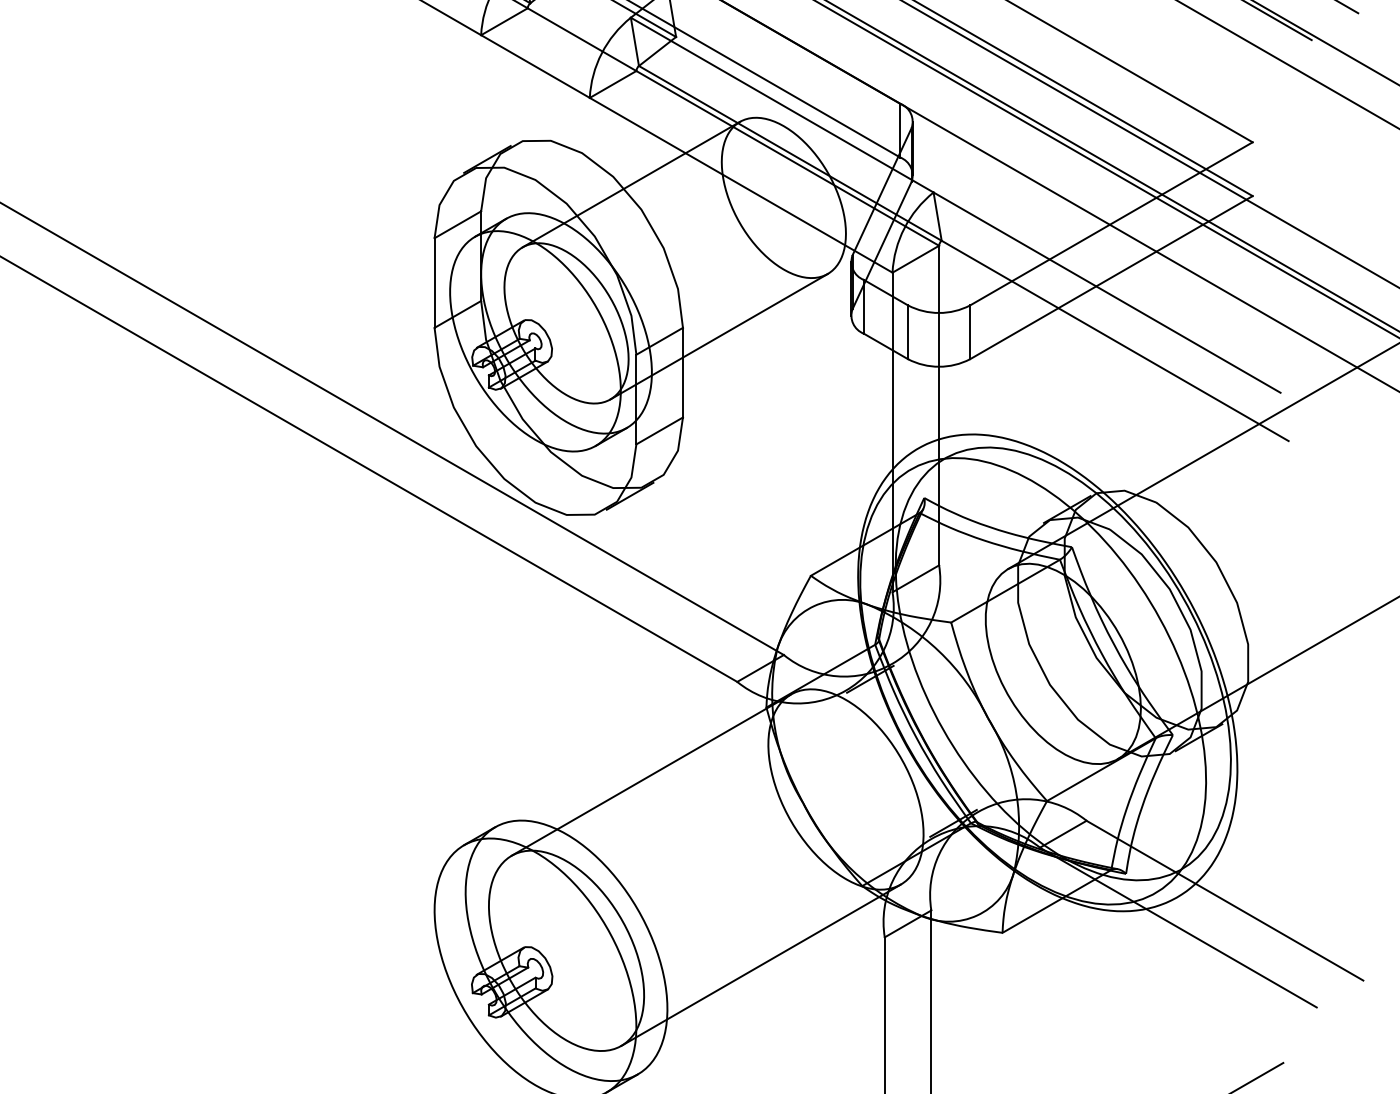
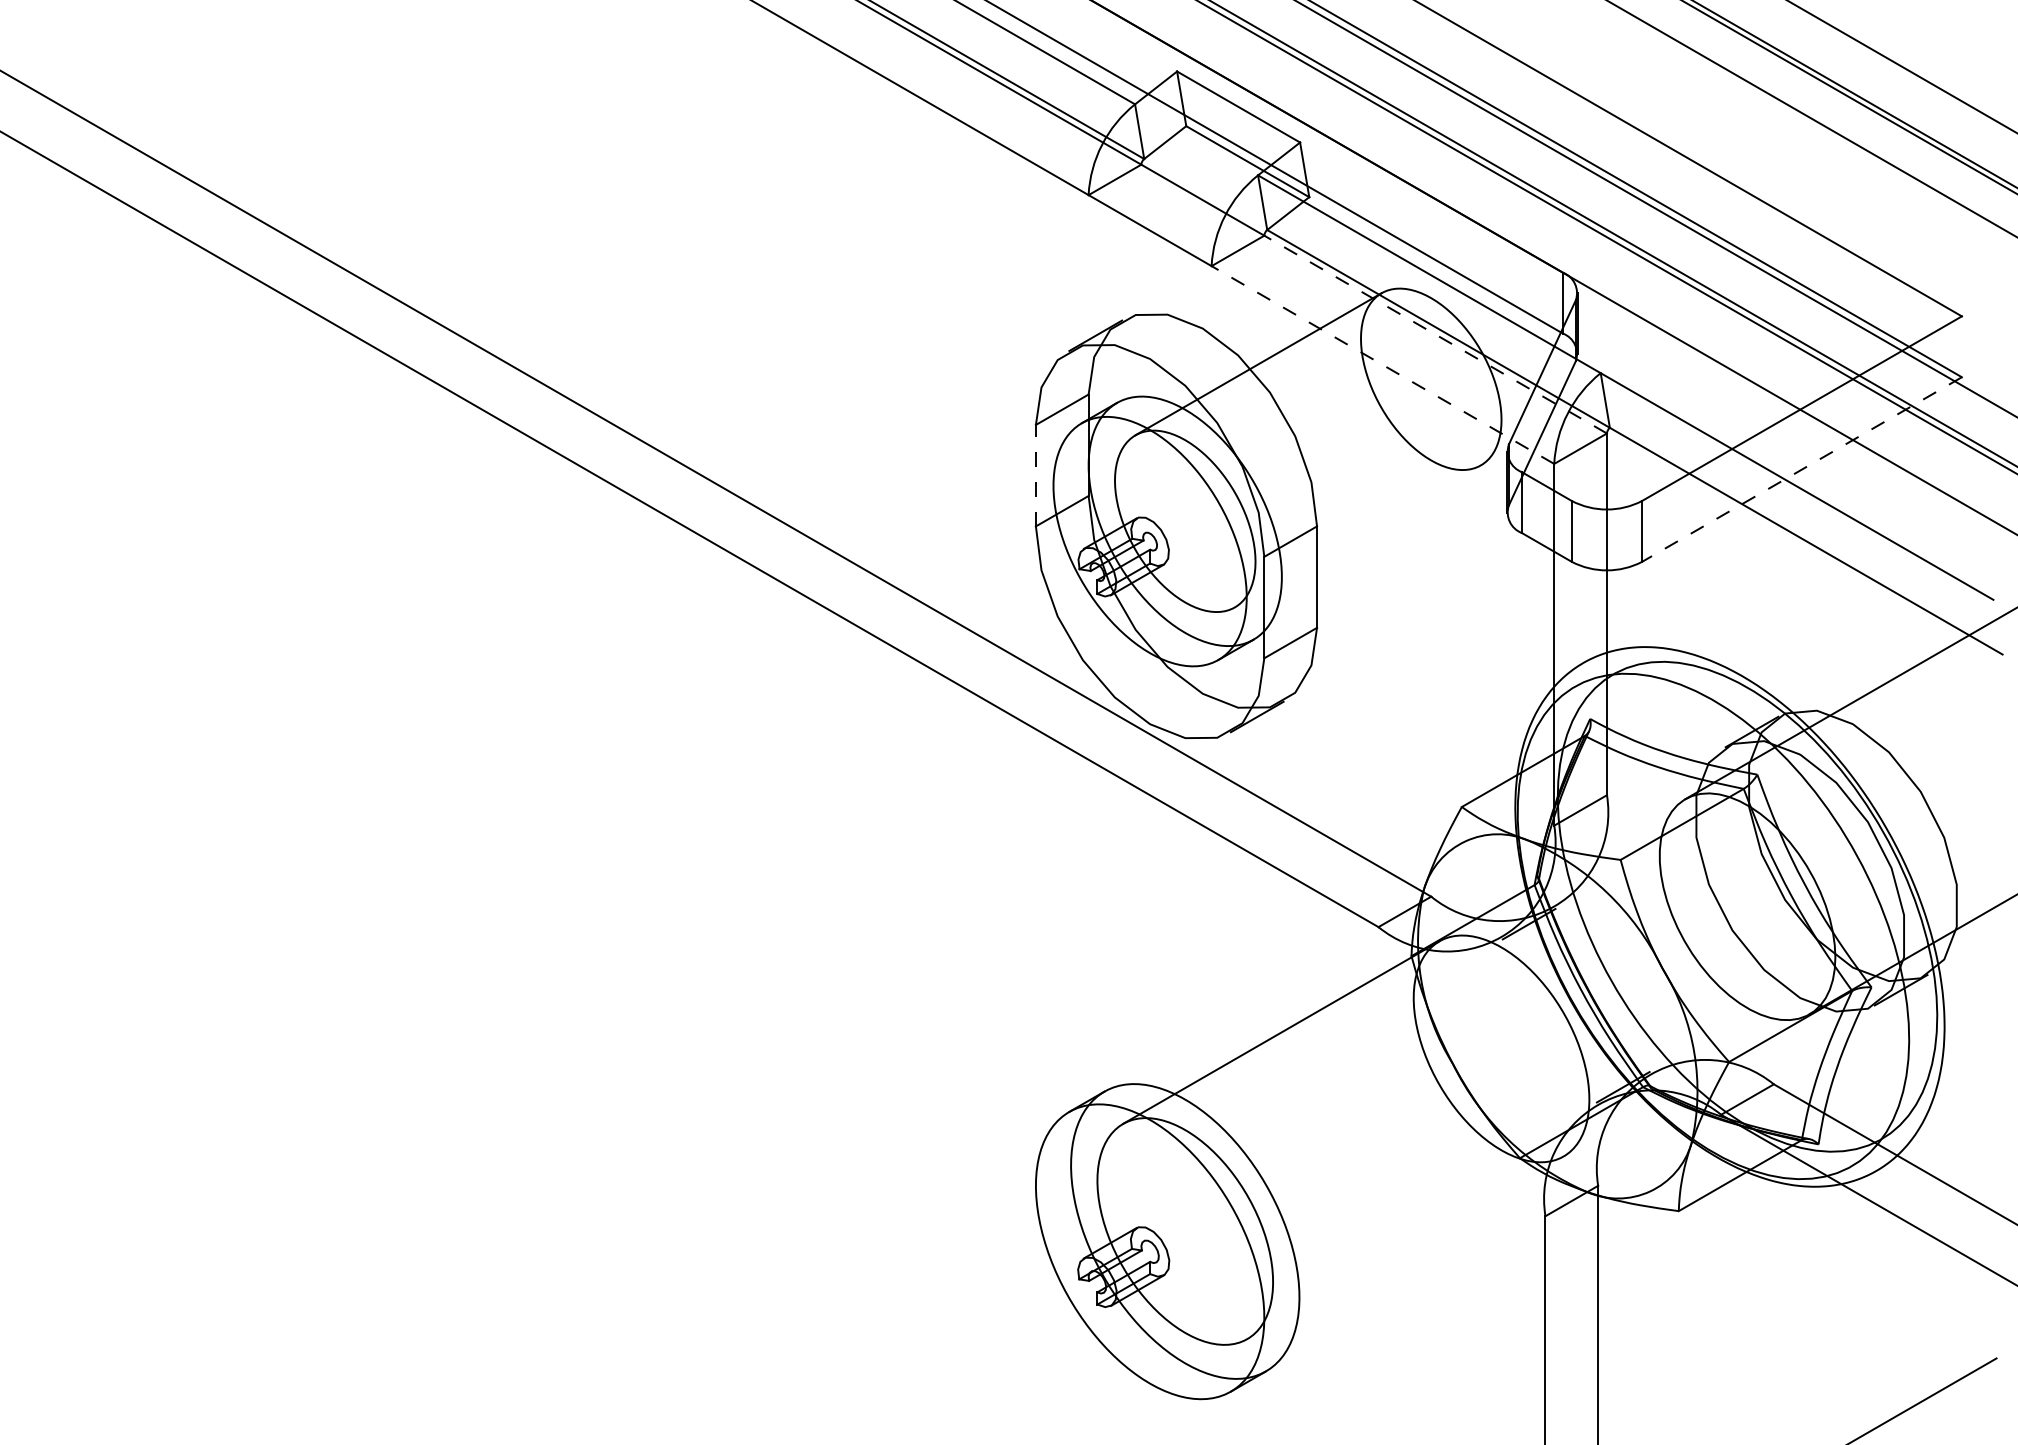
line: (787, 158) -> (1435, 334), solid -> dashed
line: (740, 185) -> (1382, 365), solid -> dashed
line: (1111, 277) -> (1802, 469), solid -> dashed
line: (434, 282) -> (1035, 475), solid -> dashed
line: (718, 336) -> (1357, 536), removed
line: (761, 964) -> (1405, 1247), removed

